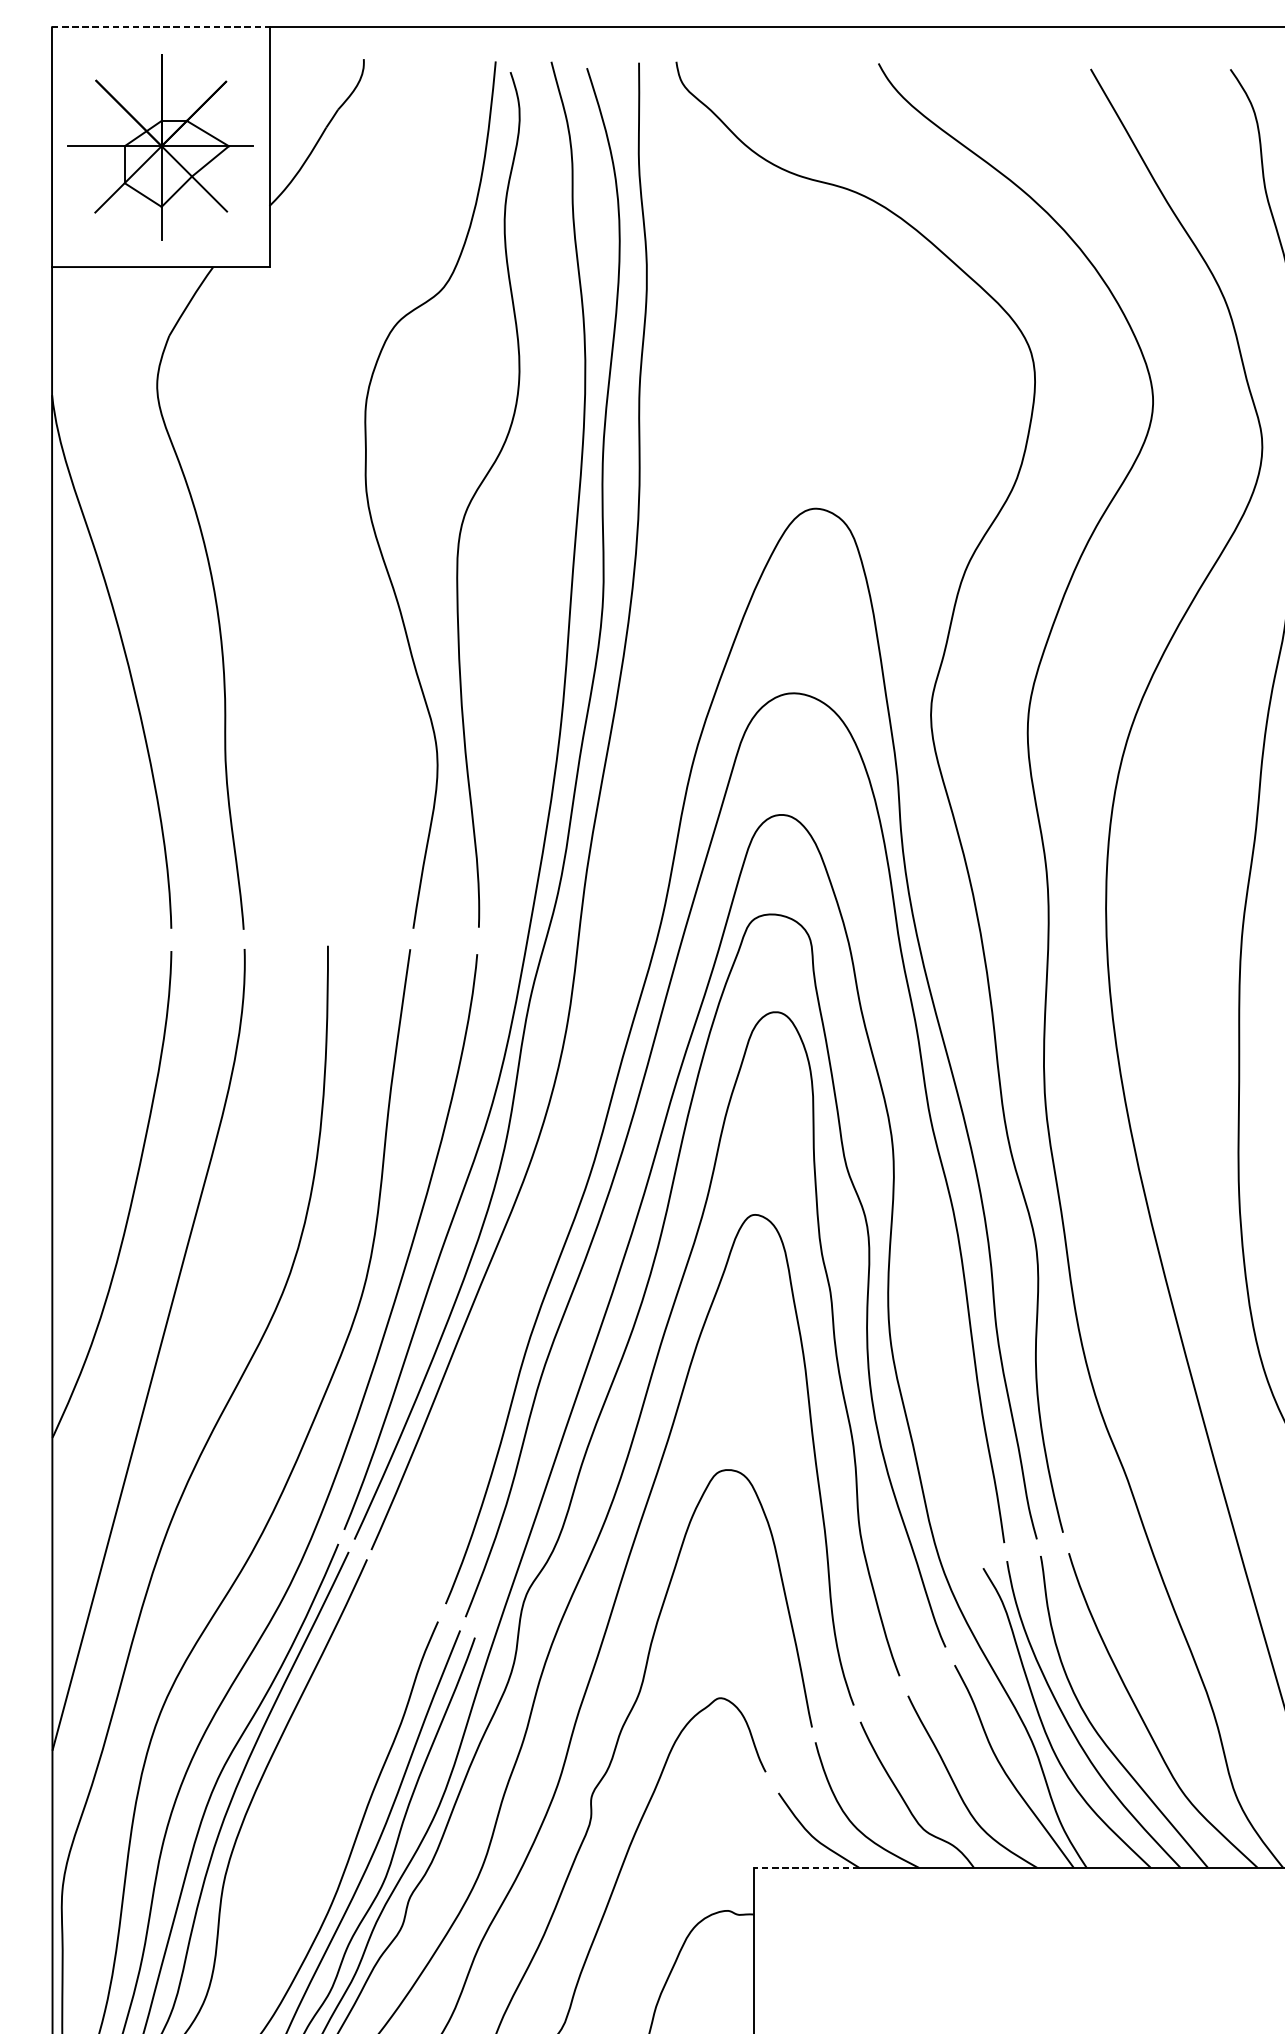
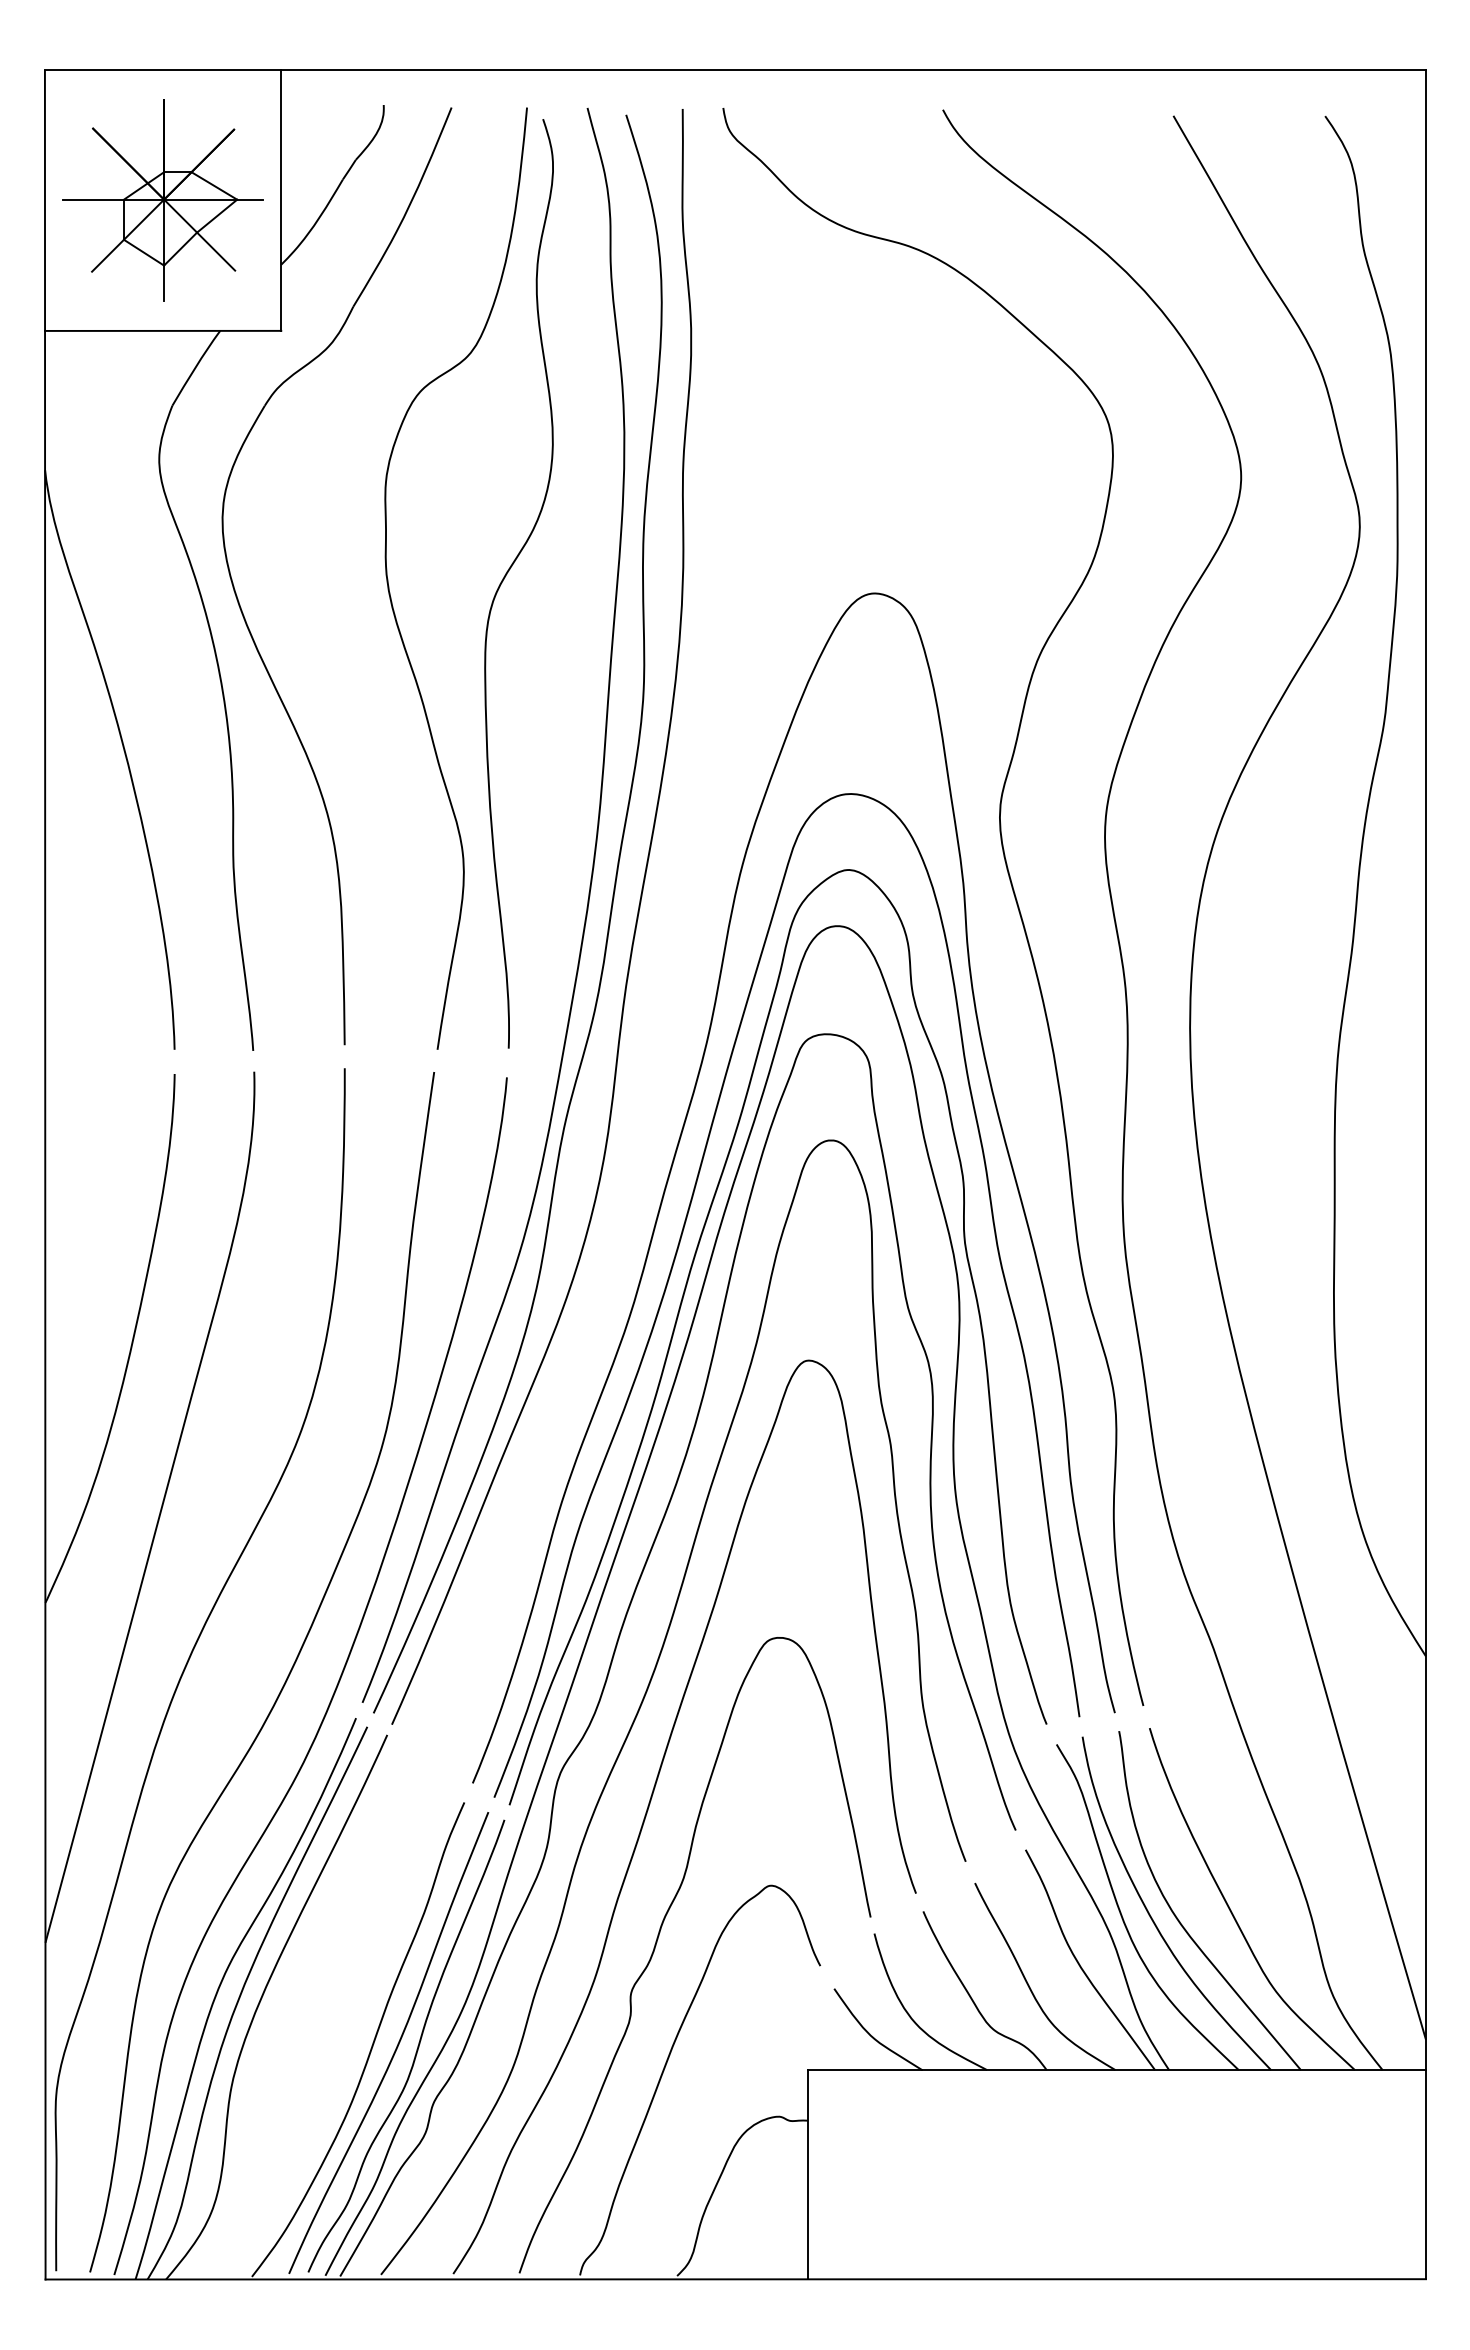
line: (161, 27) -> (163, 70), dashed -> solid
part: (234, 526) -> (243, 612), added
curve: (636, 1172) -> (679, 1314), added
line: (806, 1868) -> (864, 2070), dashed -> solid

